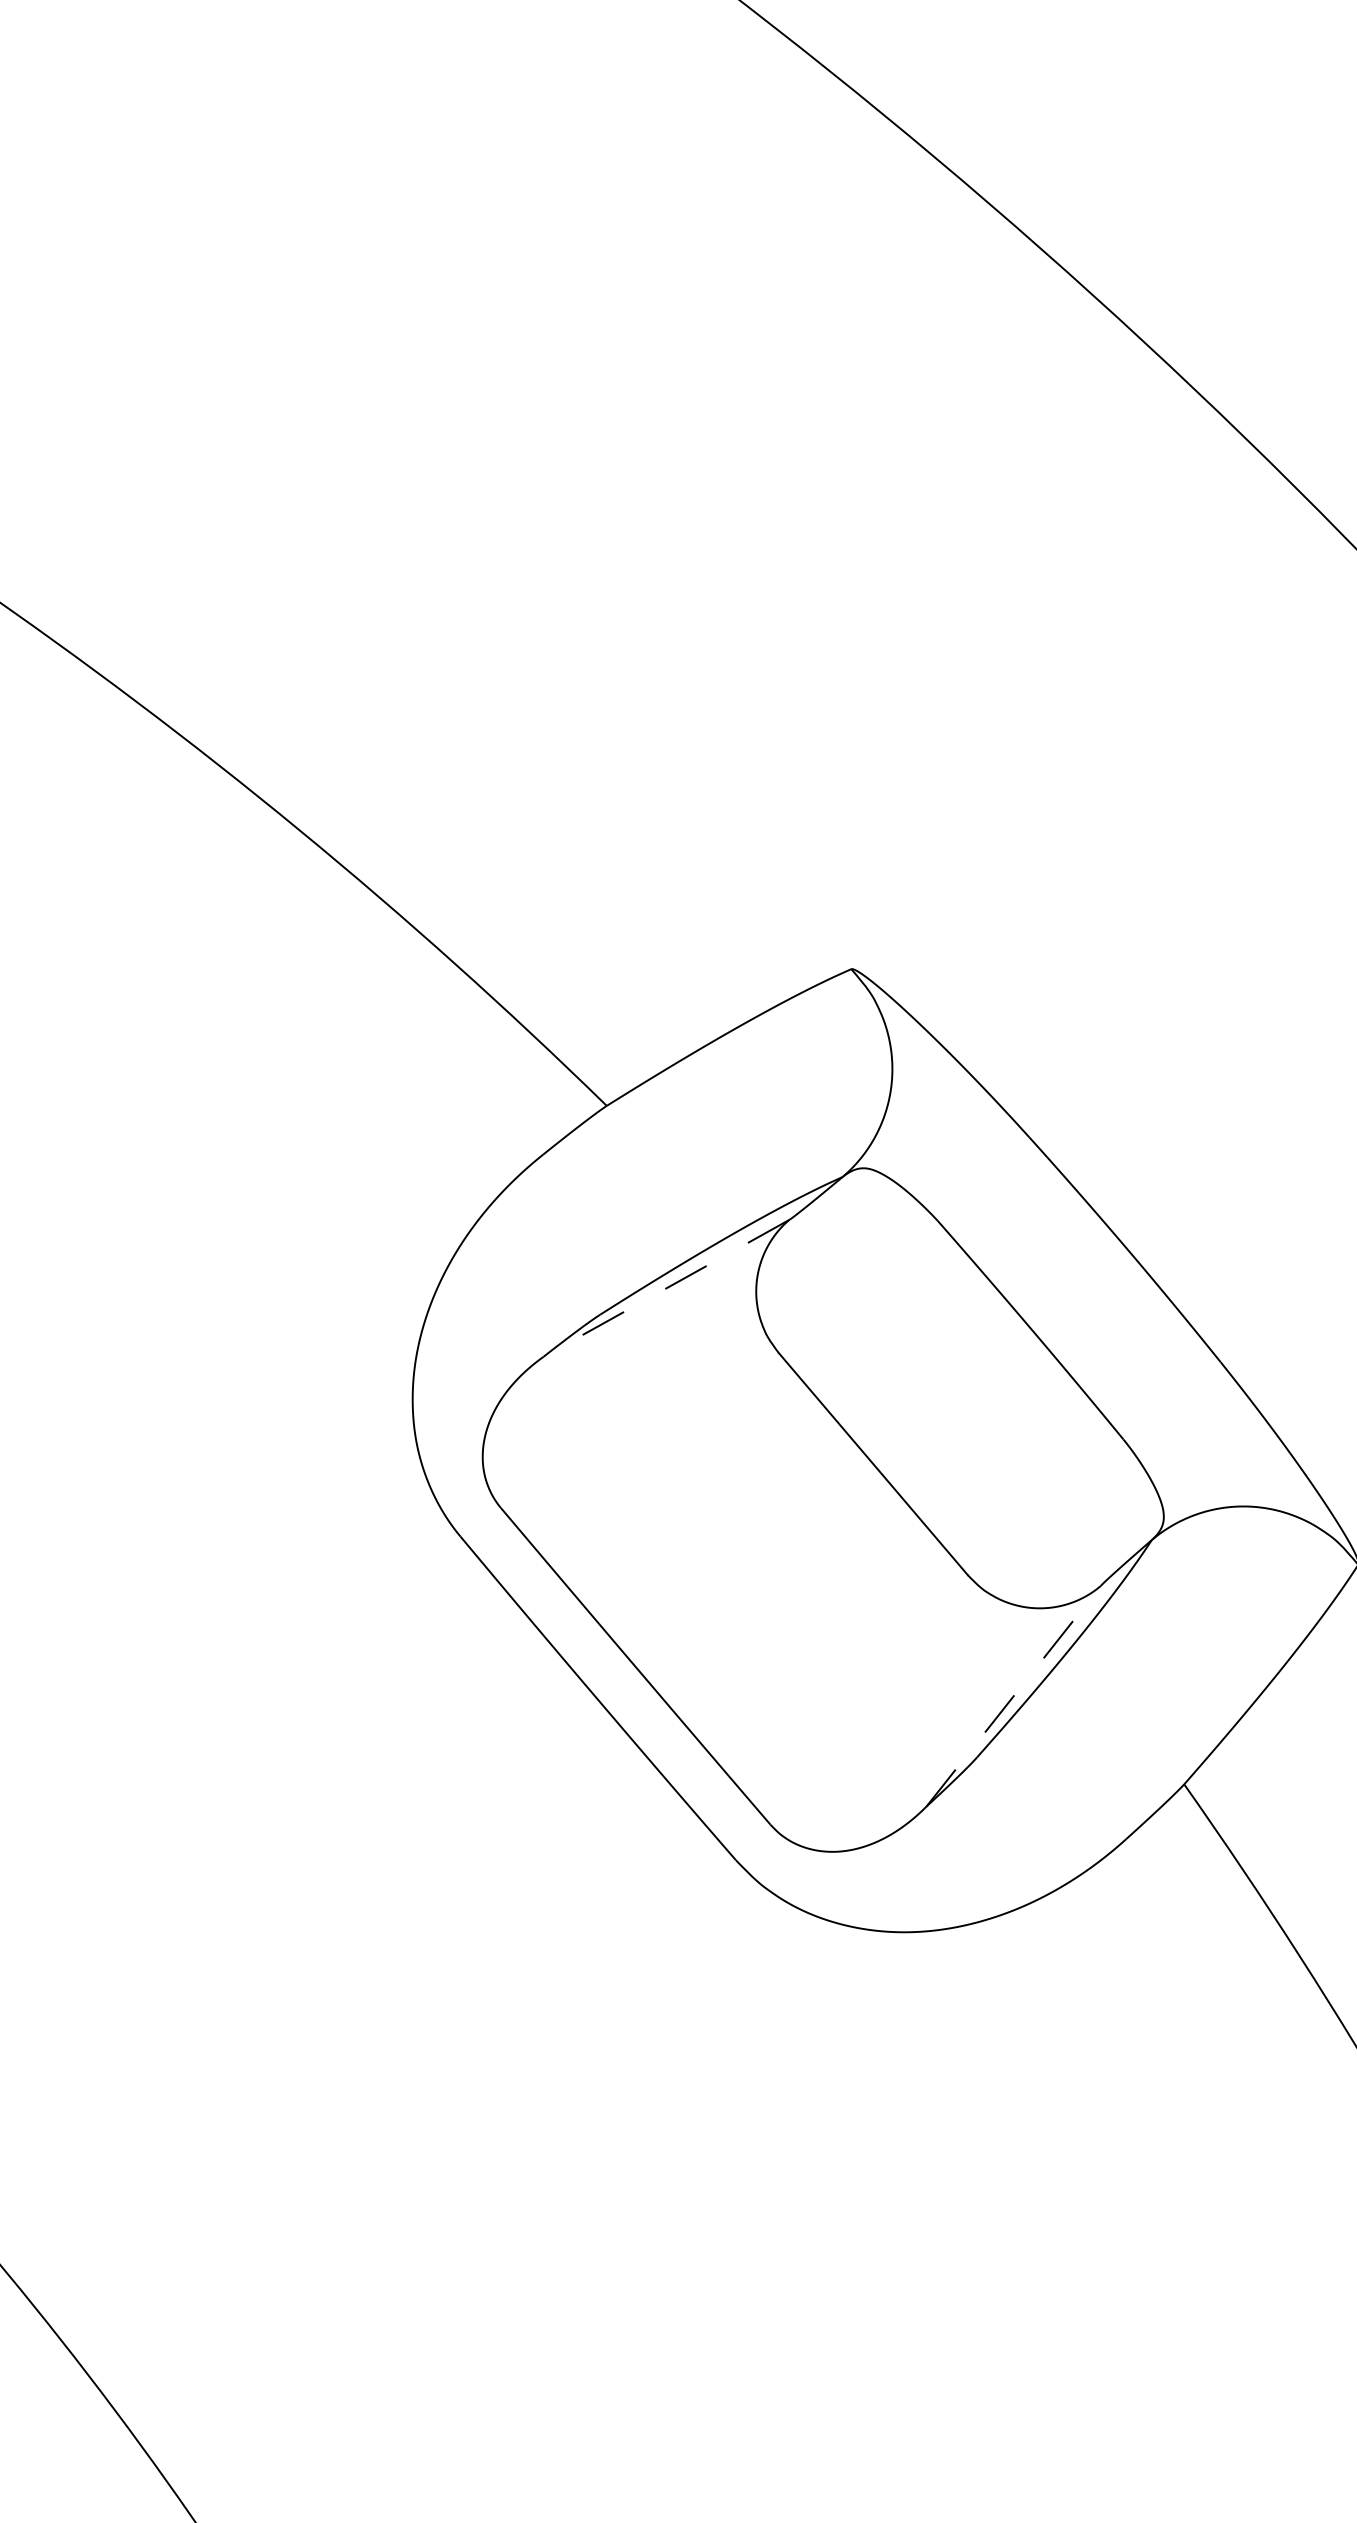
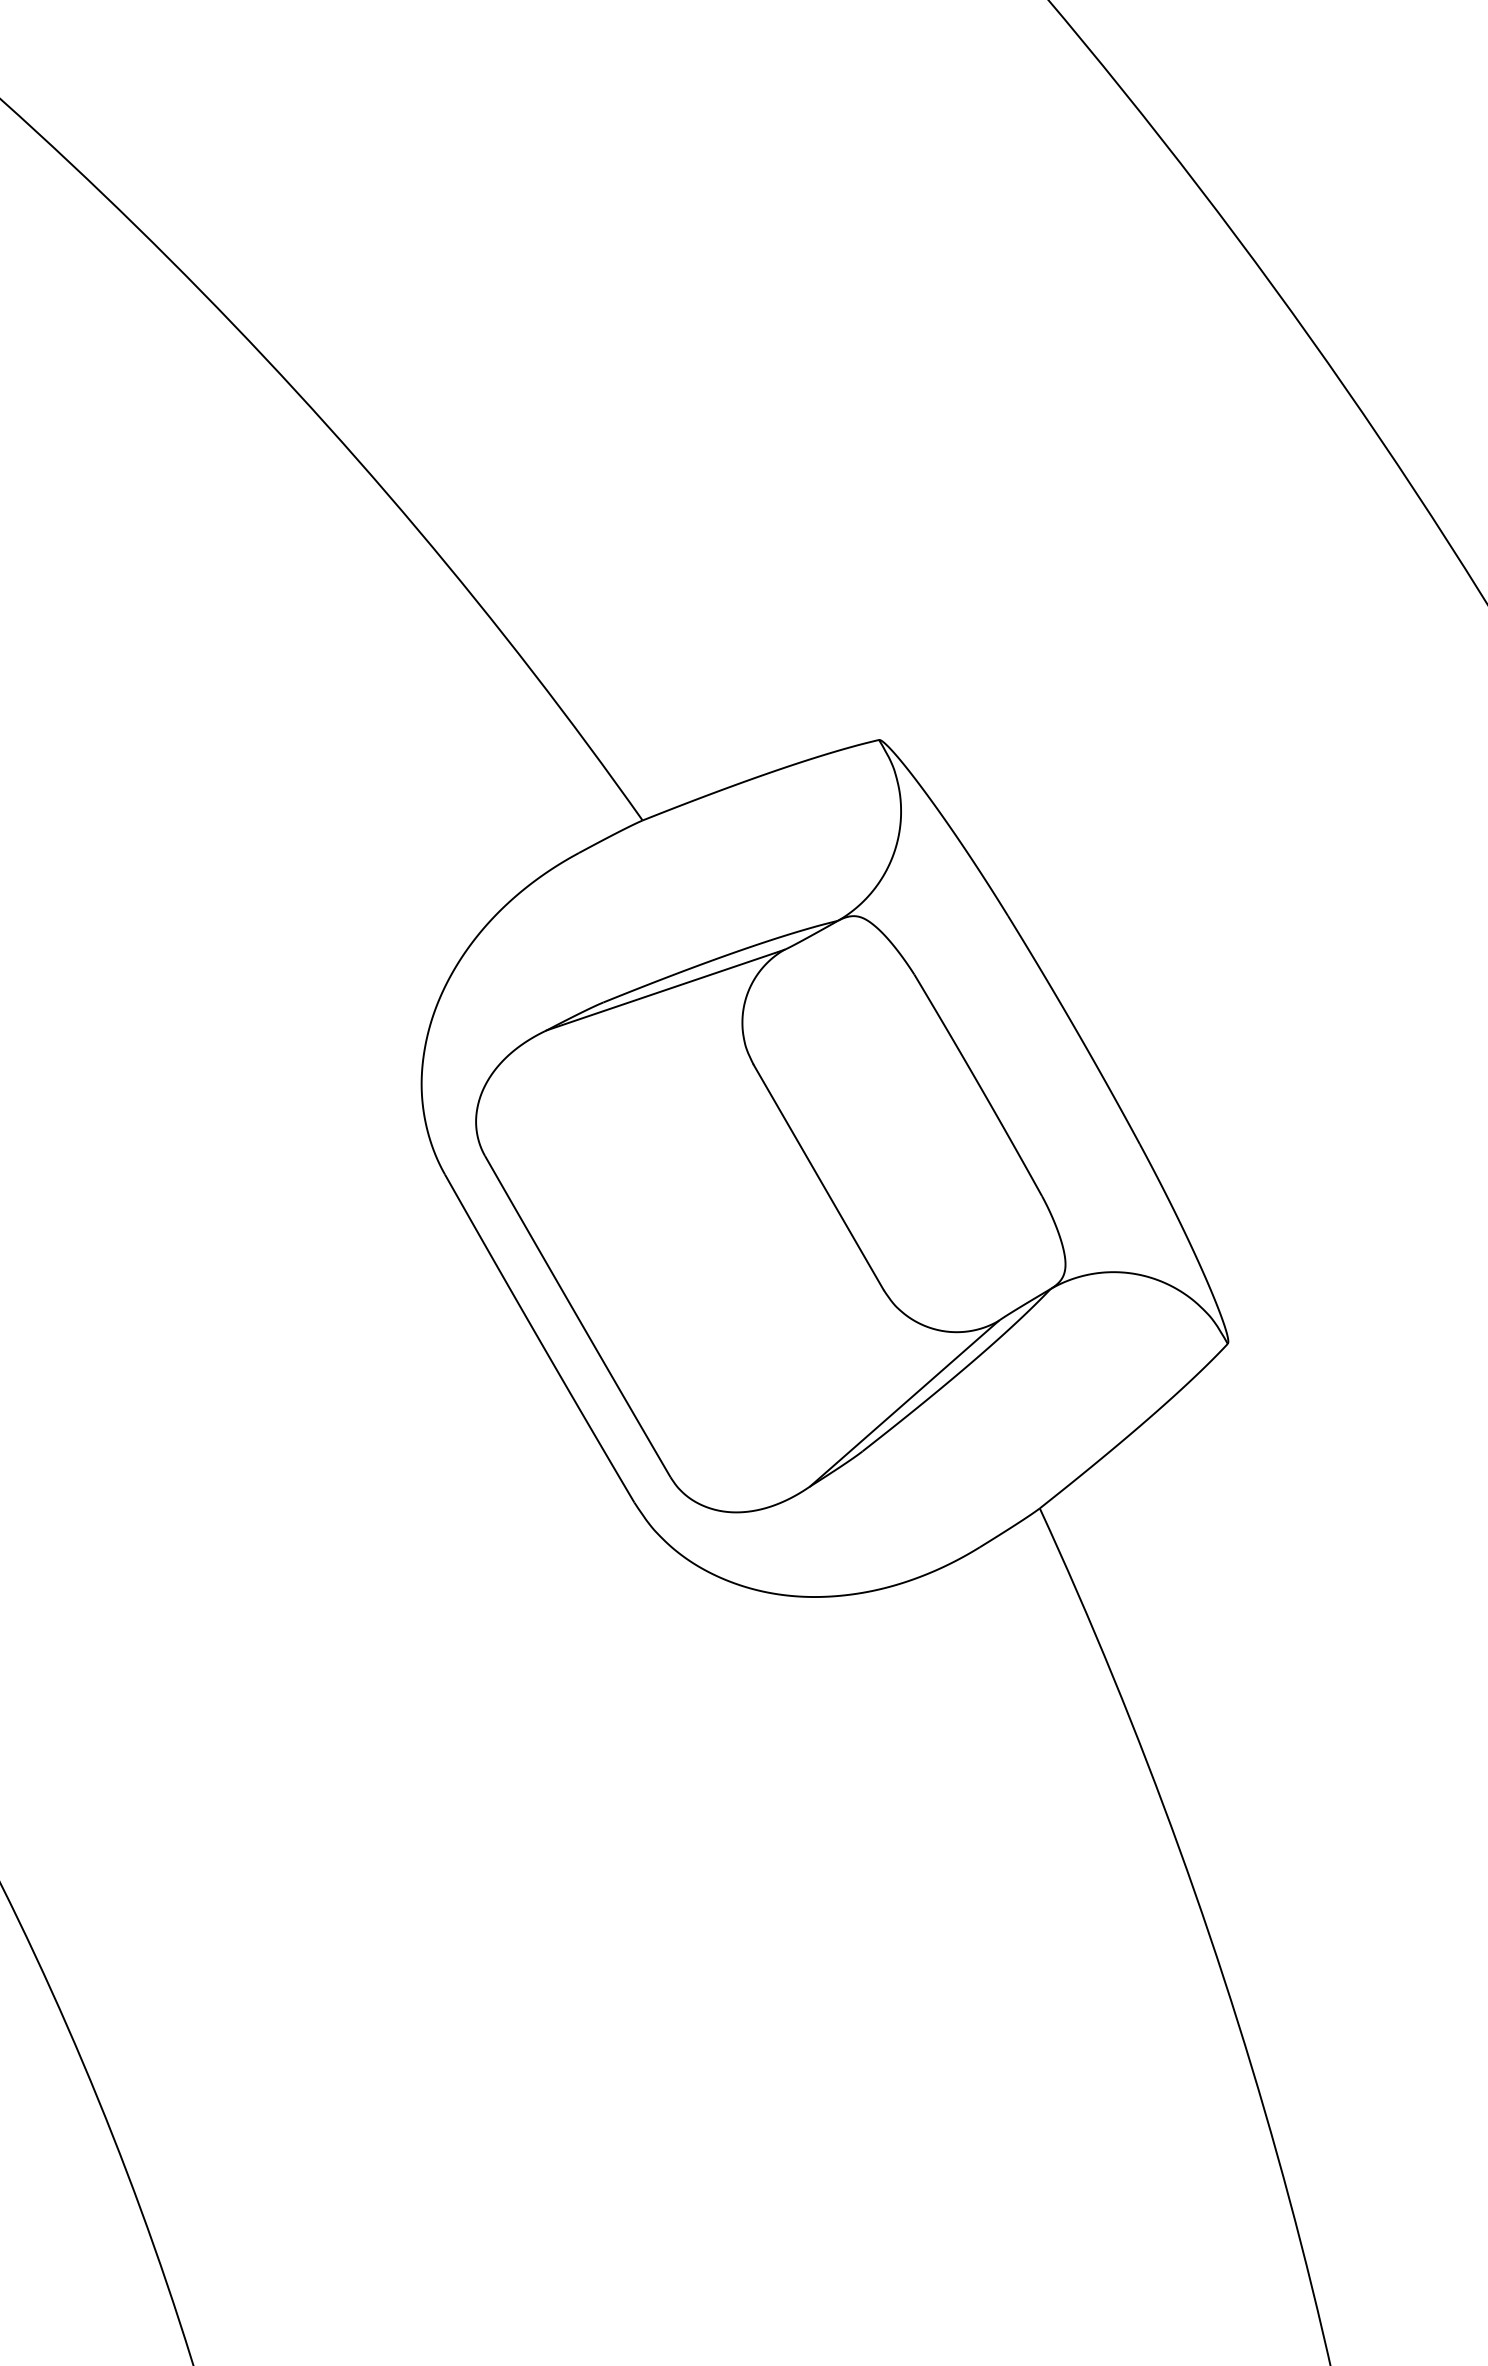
line: (666, 1288) -> (665, 990), dashed -> solid
line: (1013, 1696) -> (904, 1403), dashed -> solid

